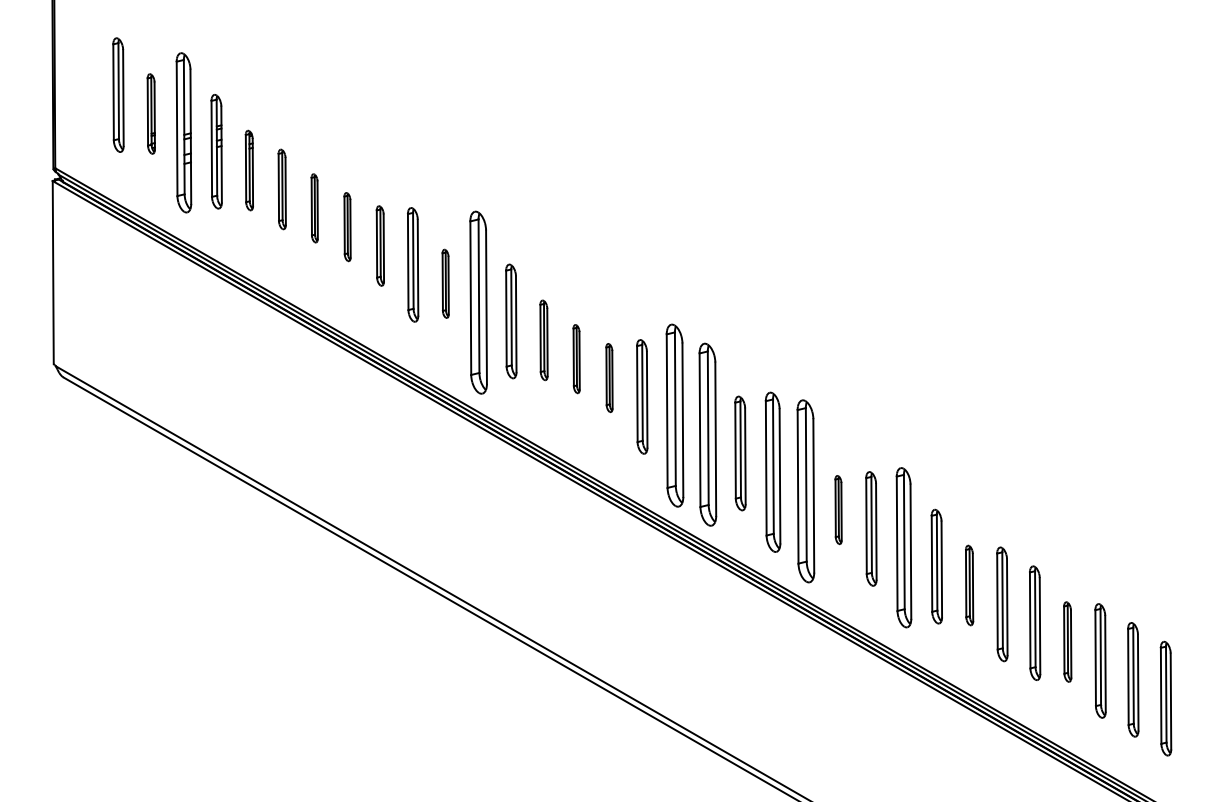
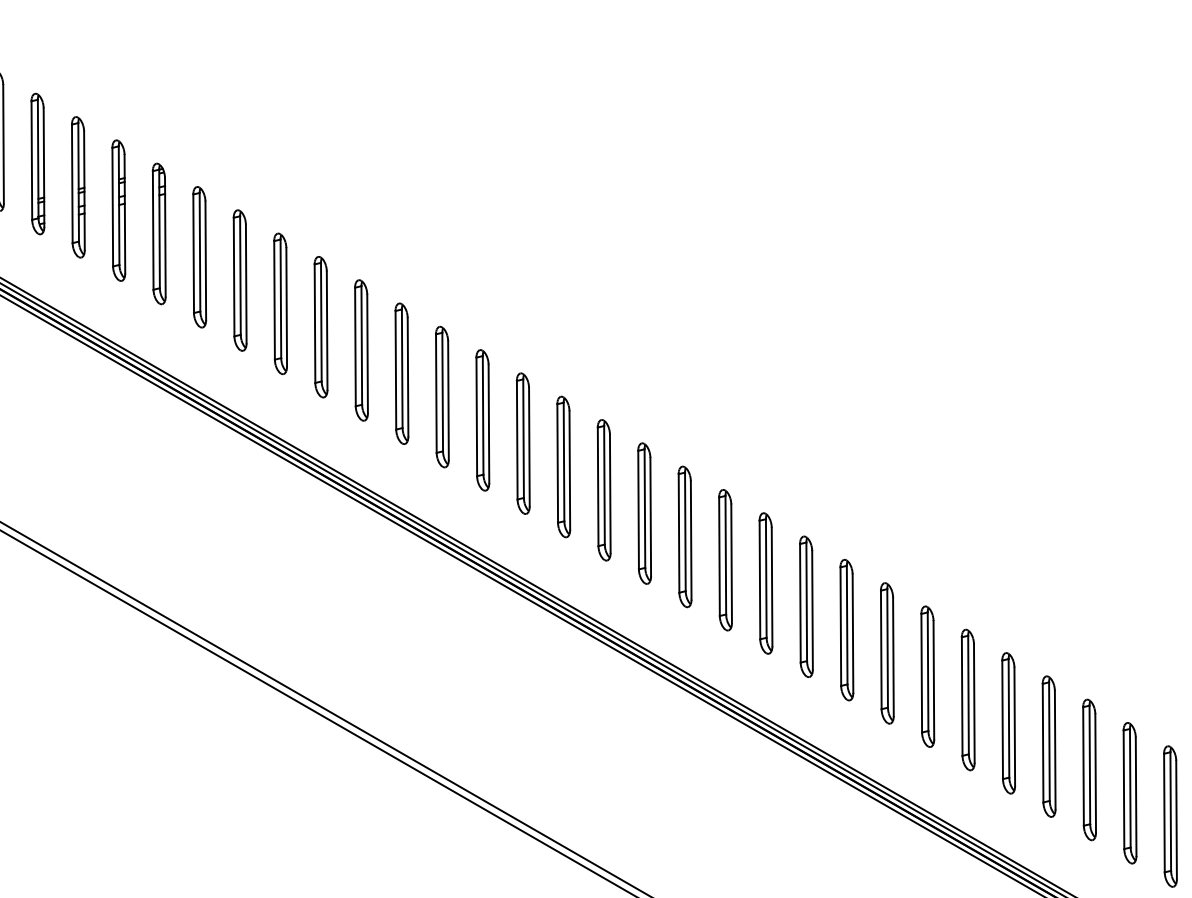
part: (151, 113) -> (38, 163), size x1.43
part: (183, 132) -> (77, 186), size x0.71
part: (249, 170) -> (159, 233), size x1.43
part: (282, 189) -> (200, 257), size x1.43
part: (314, 208) -> (239, 280), size x1.67
part: (347, 226) -> (280, 303), size x1.67
part: (380, 245) -> (321, 326), size x1.43
part: (445, 283) -> (401, 373), size x1.67
part: (478, 302) -> (442, 396), size x0.62
part: (543, 340) -> (522, 443), size x1.43
part: (576, 358) -> (563, 466), size x1.67
part: (609, 377) -> (604, 489), size x1.67
part: (674, 415) -> (684, 536), size x0.62
part: (707, 434) -> (725, 560), size x0.62
part: (773, 472) -> (806, 606), size x0.71
part: (805, 490) -> (846, 629), size x0.62
part: (838, 509) -> (887, 652), size x1.67
part: (904, 547) -> (968, 699), size x0.71
part: (969, 585) -> (1048, 746), size x1.43
part: (1067, 641) -> (1170, 815), size x1.43

